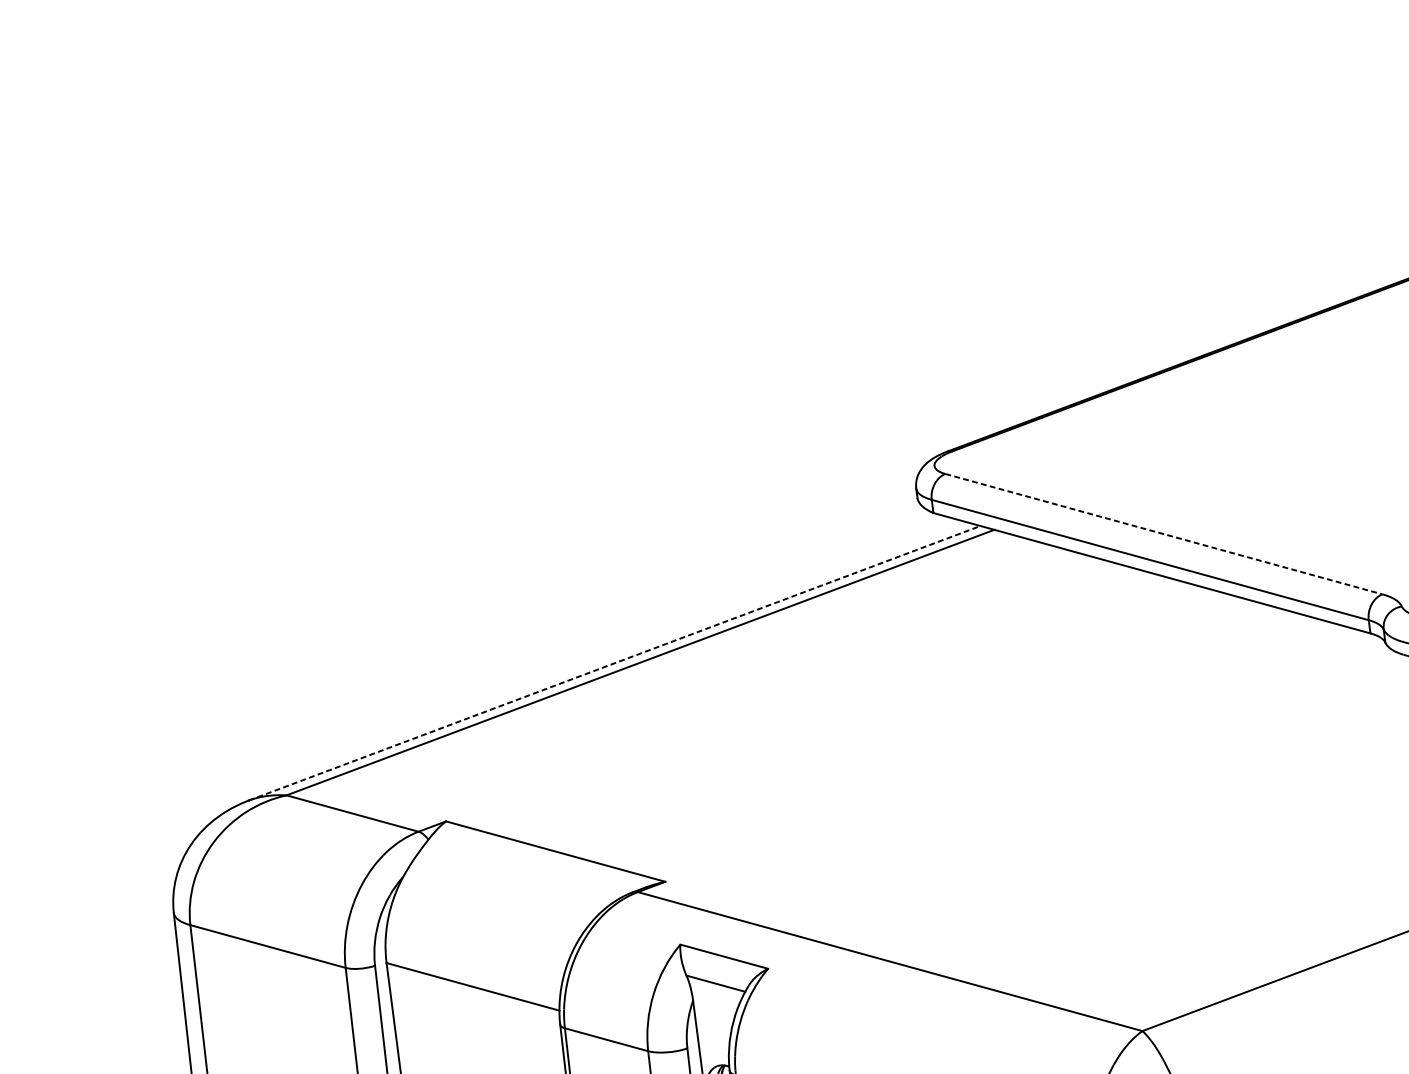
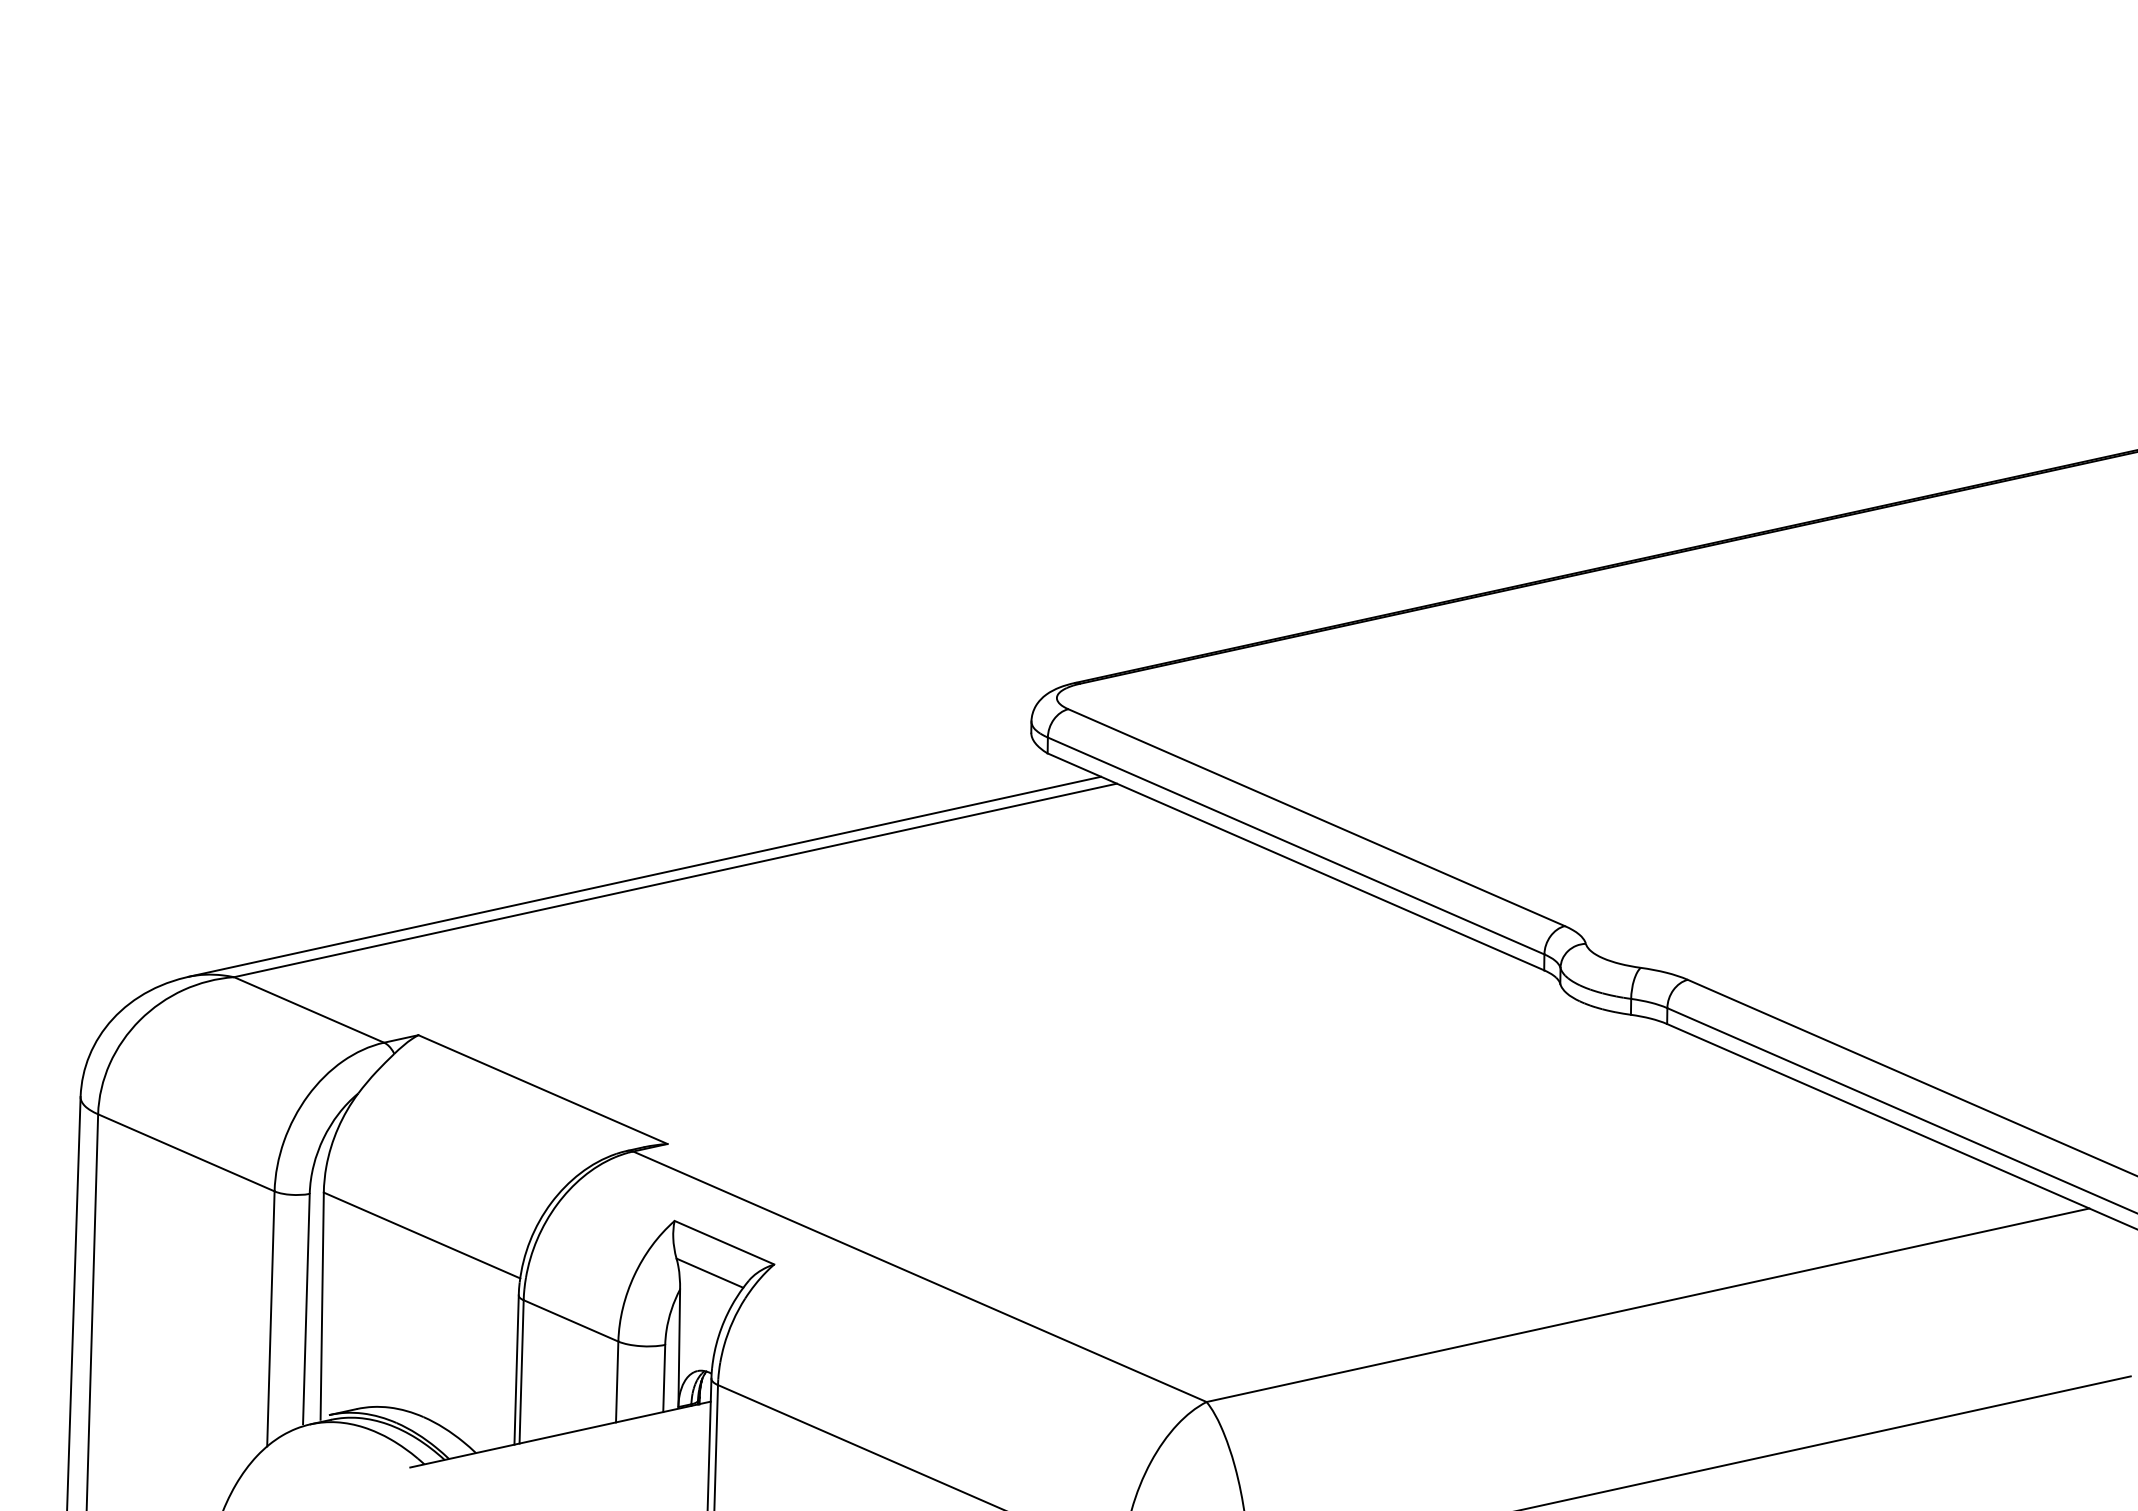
line: (1163, 534) -> (1316, 817), dashed -> solid
line: (615, 662) -> (645, 876), dashed -> solid

